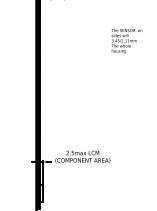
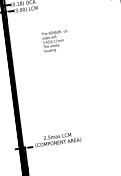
text: (126, 41) -> (55, 41), moved

